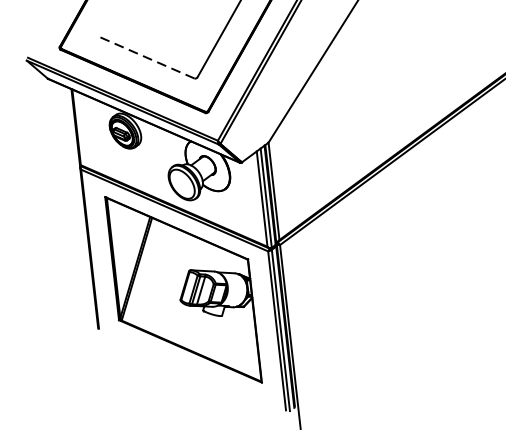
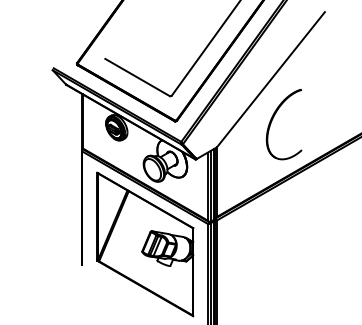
line: (146, 57) -> (137, 77), dashed -> solid
part: (343, 94) -> (273, 119), added

